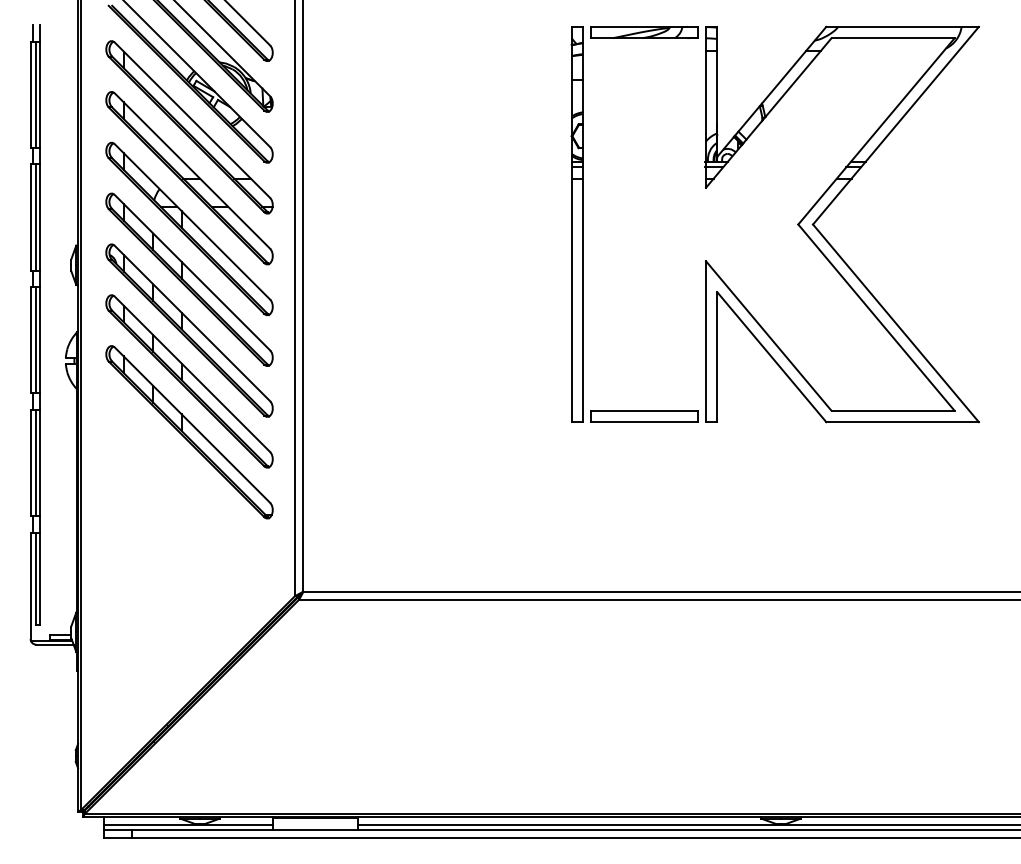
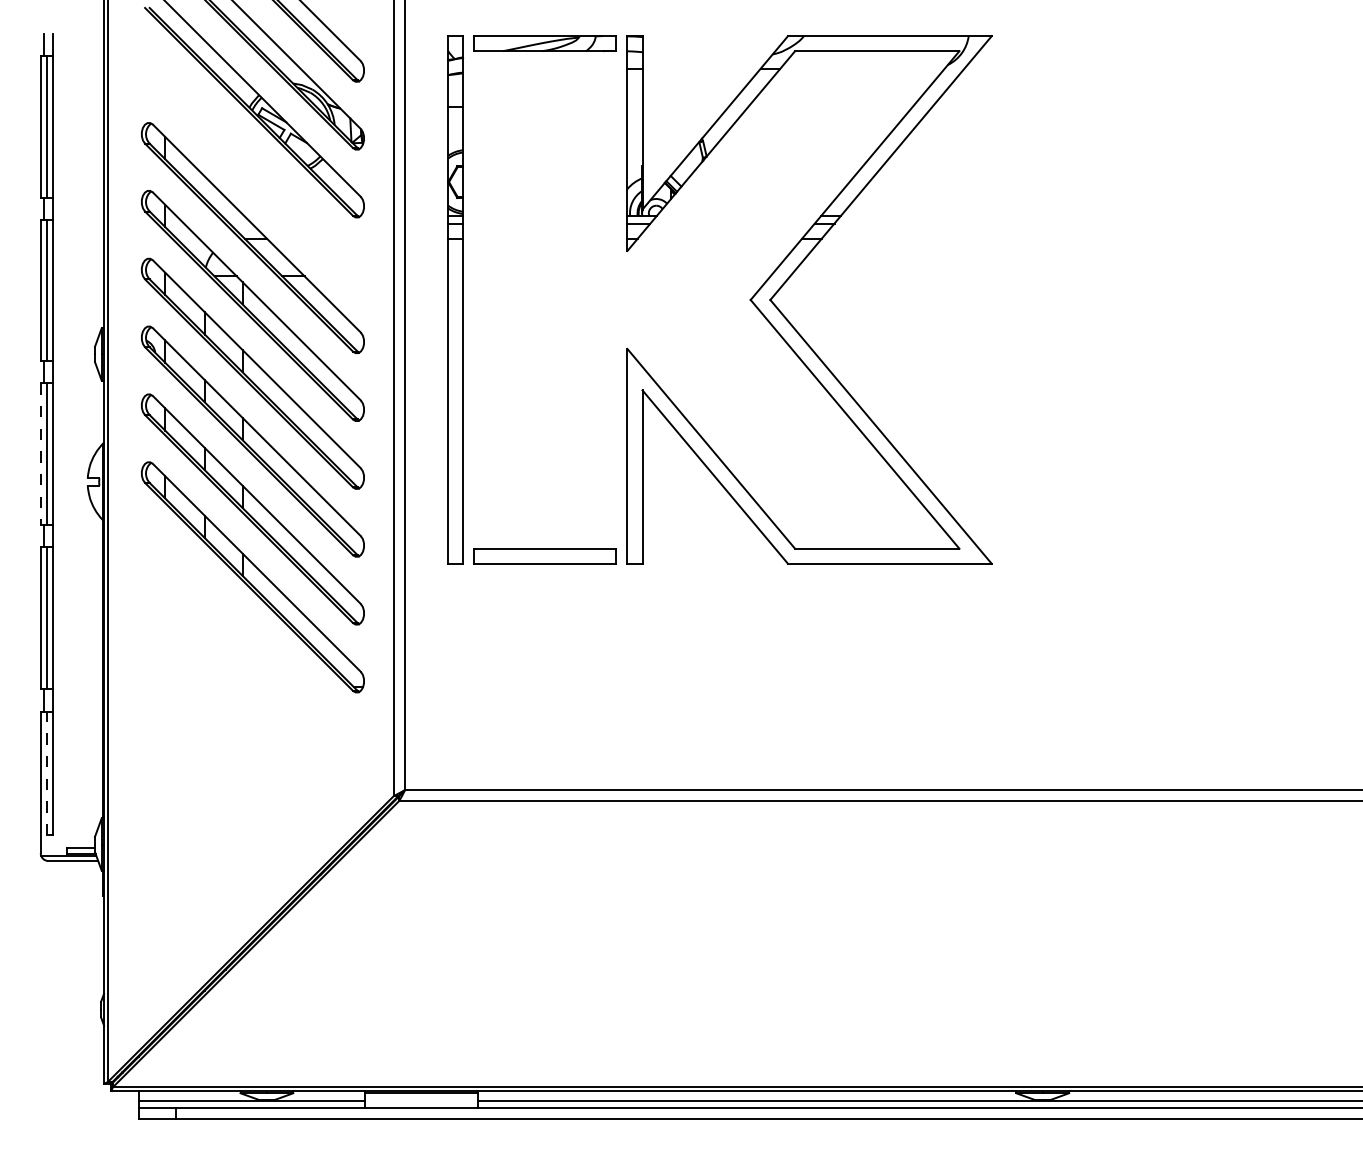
part: (189, 127) -> (252, 170), removed
part: (797, 224) -> (749, 299), moved
line: (30, 340) -> (40, 454), solid -> dashed
line: (35, 578) -> (47, 772), solid -> dashed

